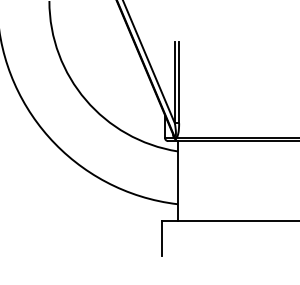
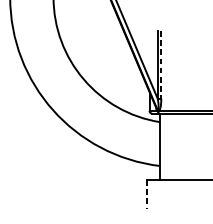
line: (179, 82) -> (161, 64), solid -> dashed
line: (161, 239) -> (146, 195), solid -> dashed

